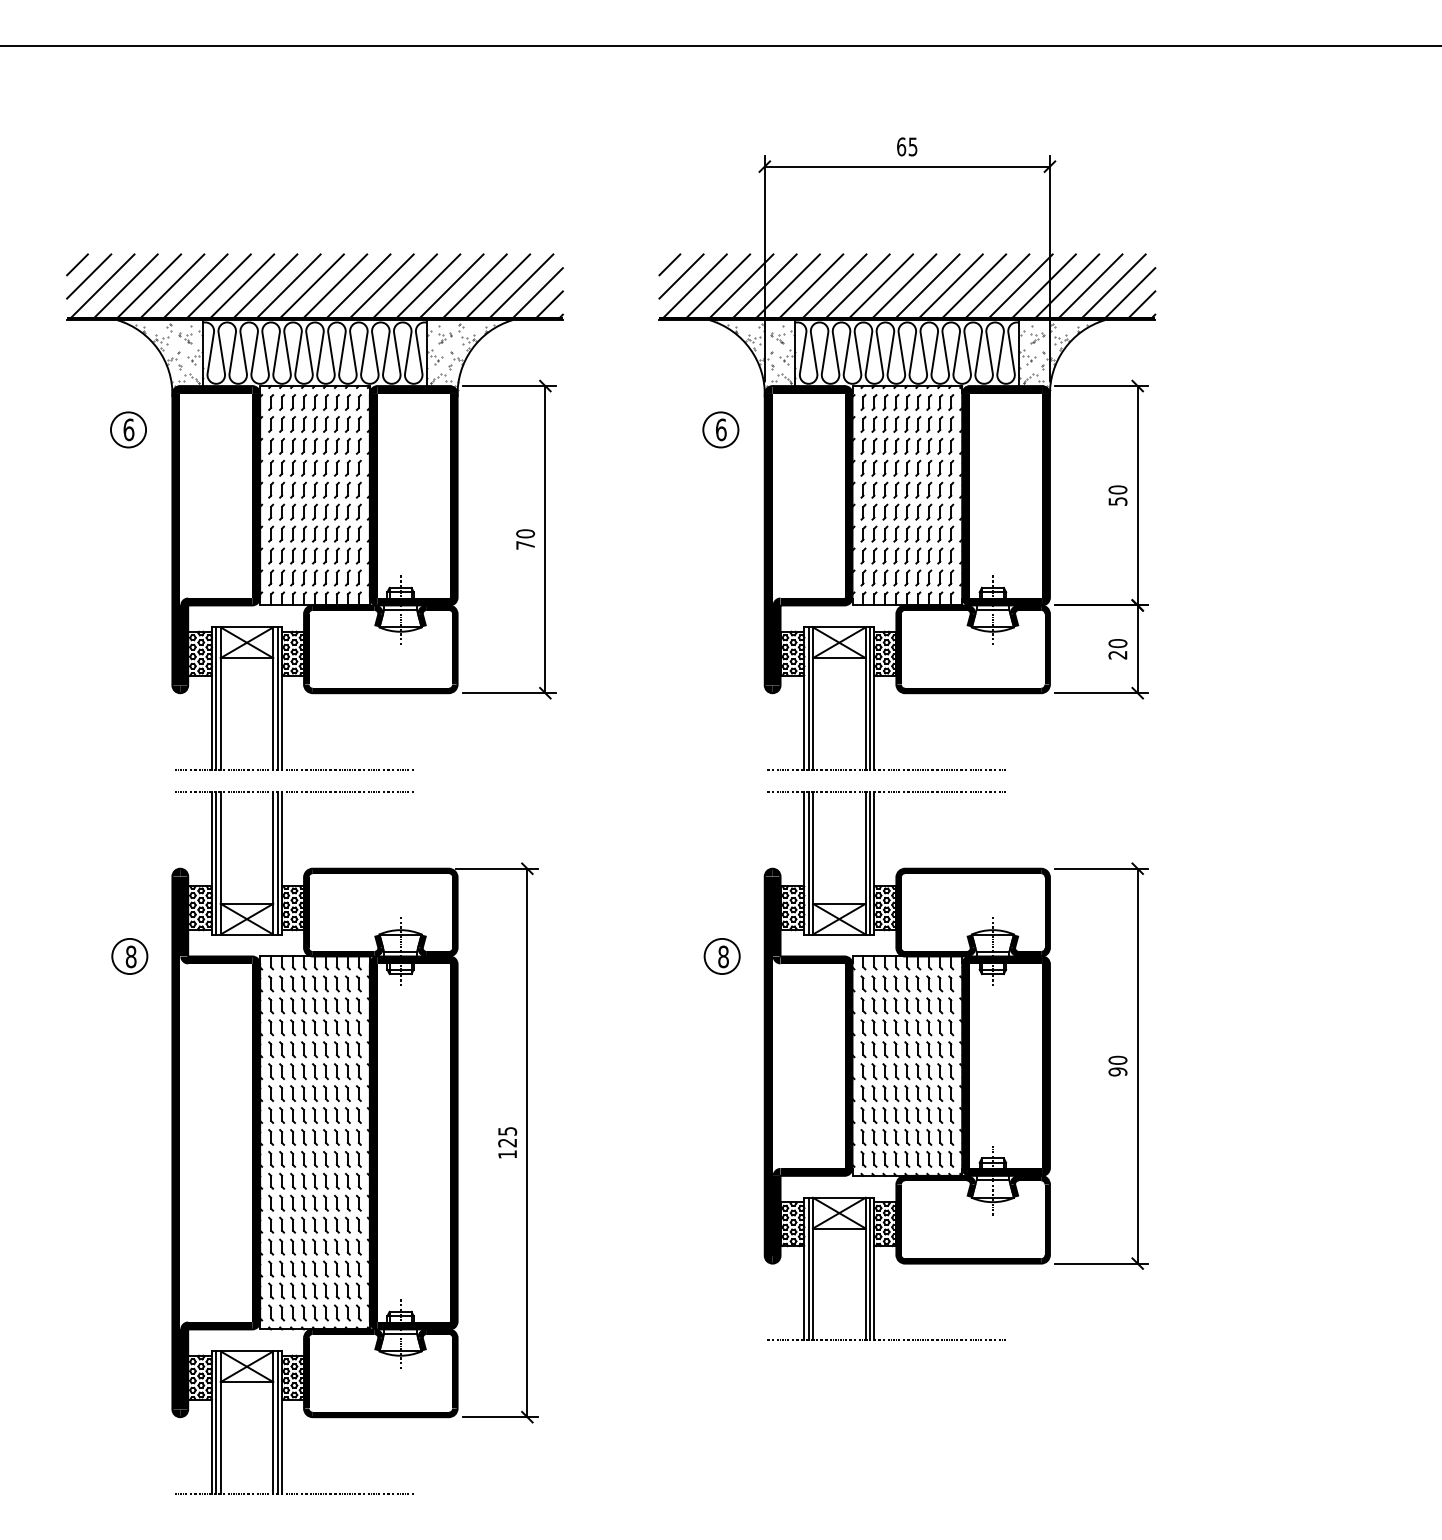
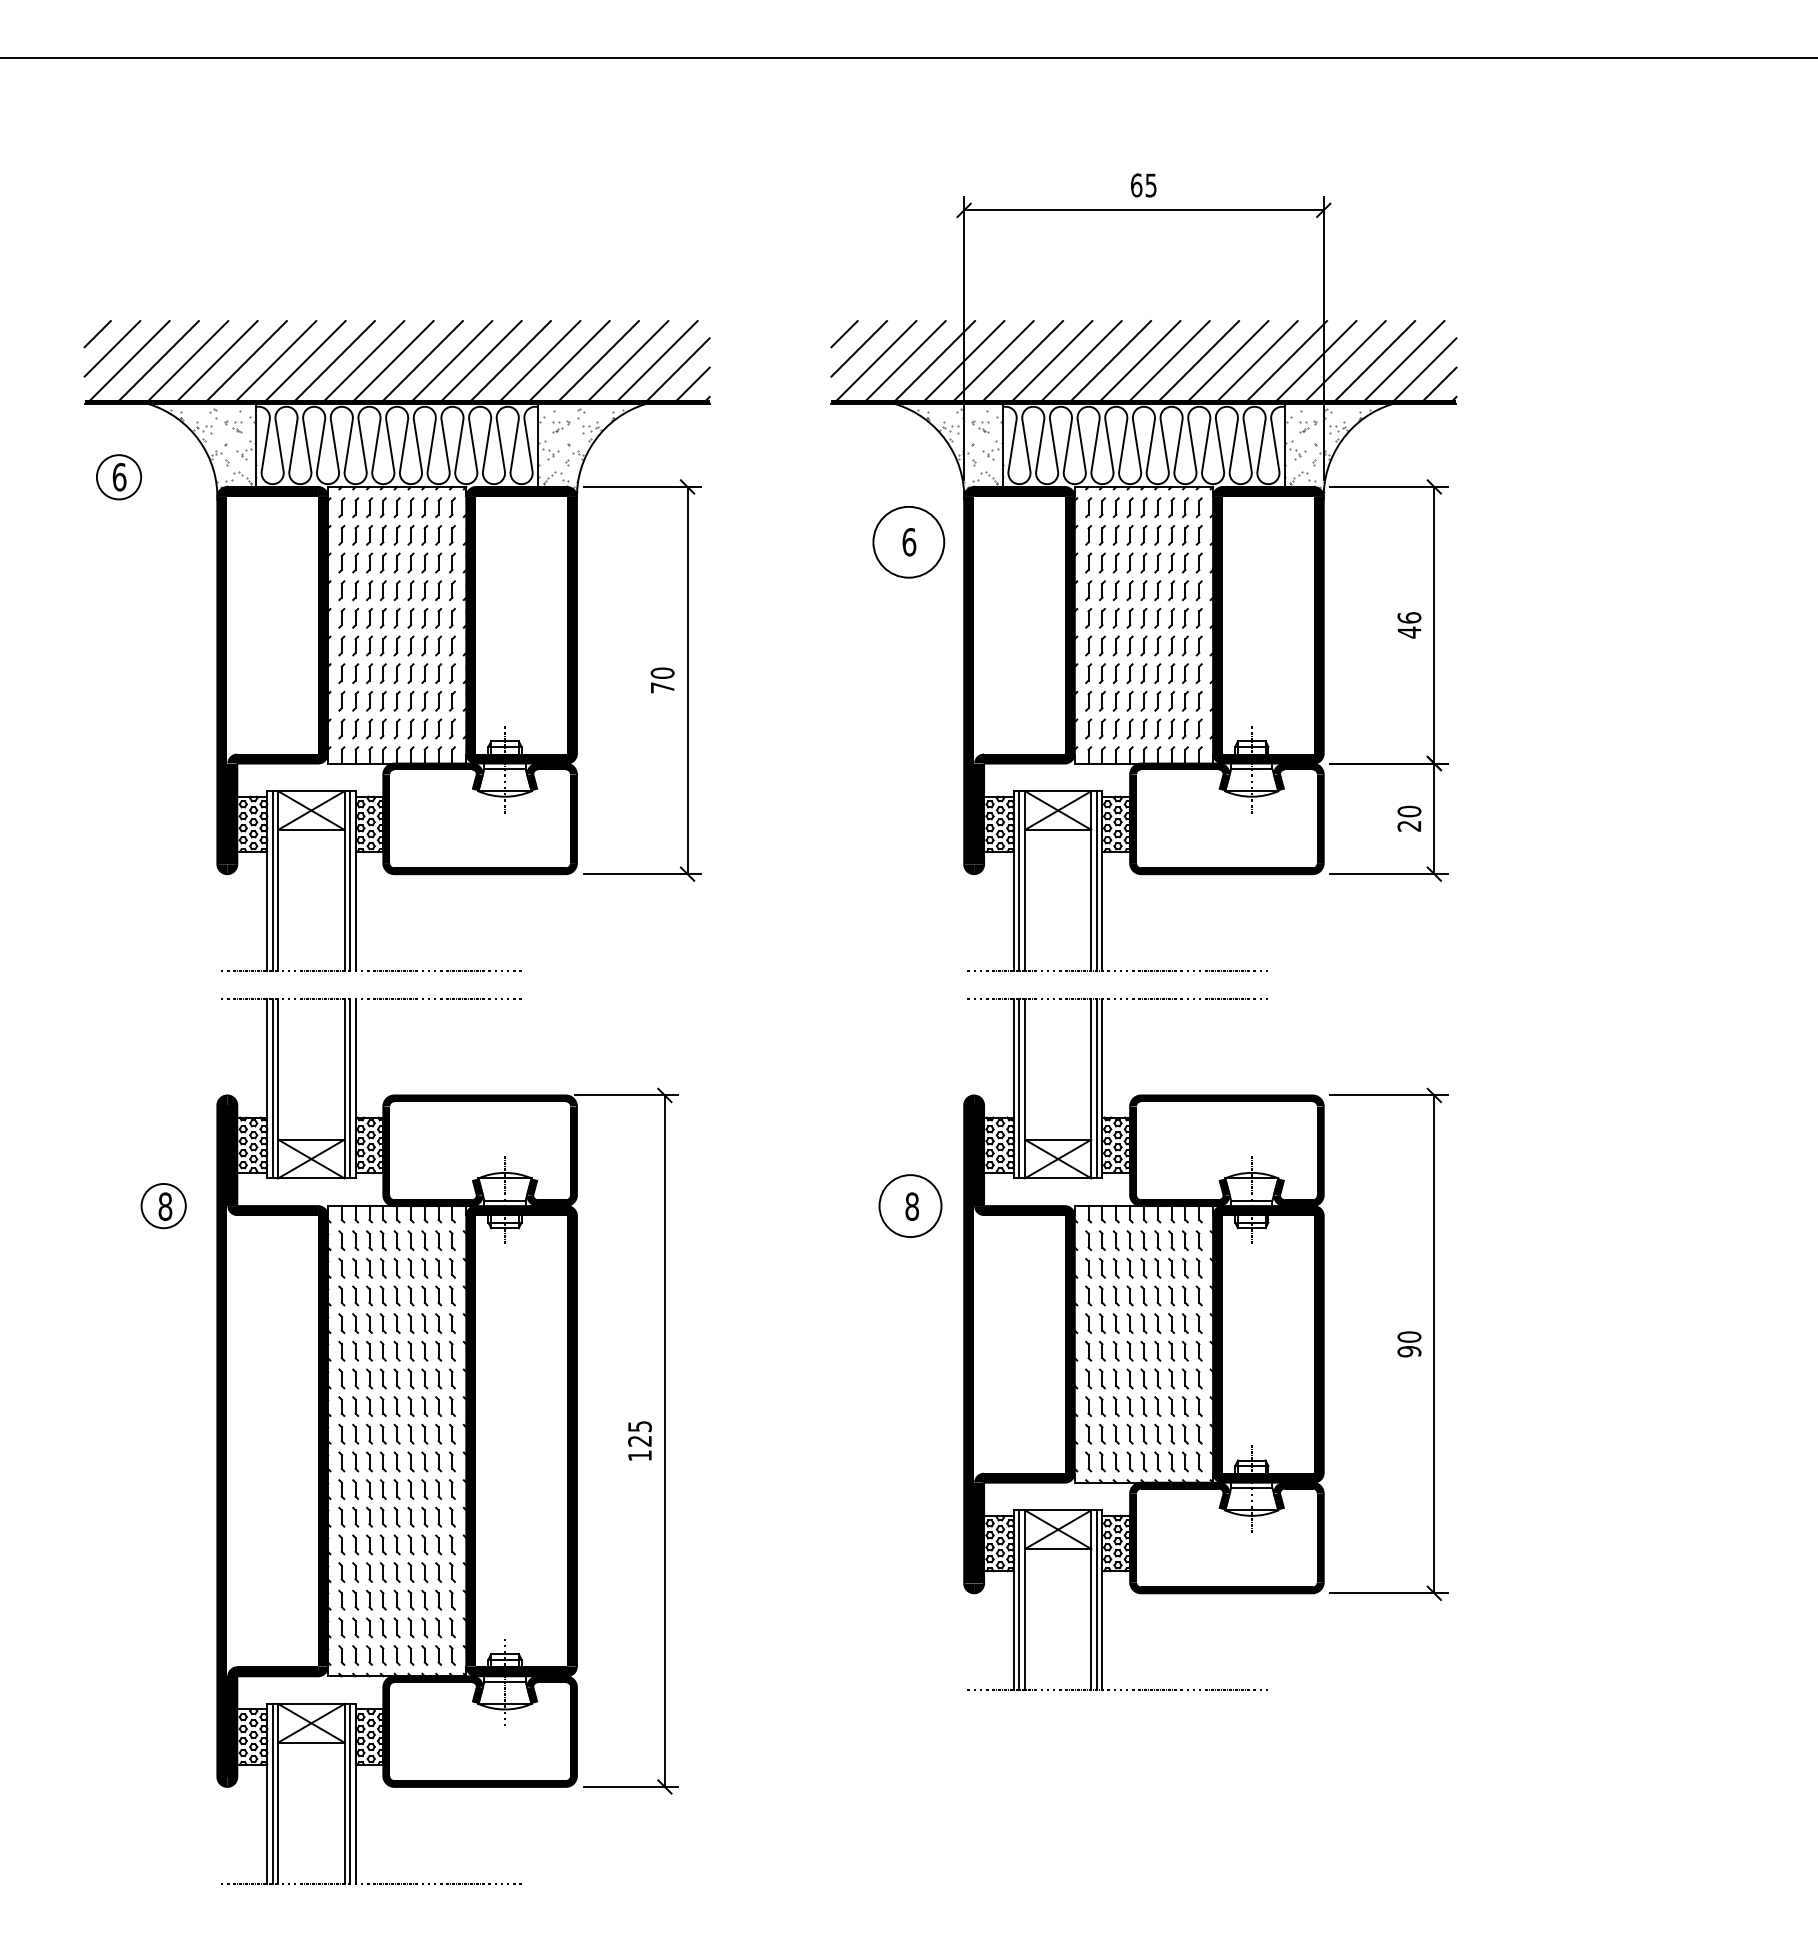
part: (128, 430) -> (119, 477), moved
circle: (720, 430) -> (908, 542), size x1.6
text: (1117, 495) -> (1409, 625), 50 -> 46
circle: (722, 956) -> (910, 1205), size x1.4

